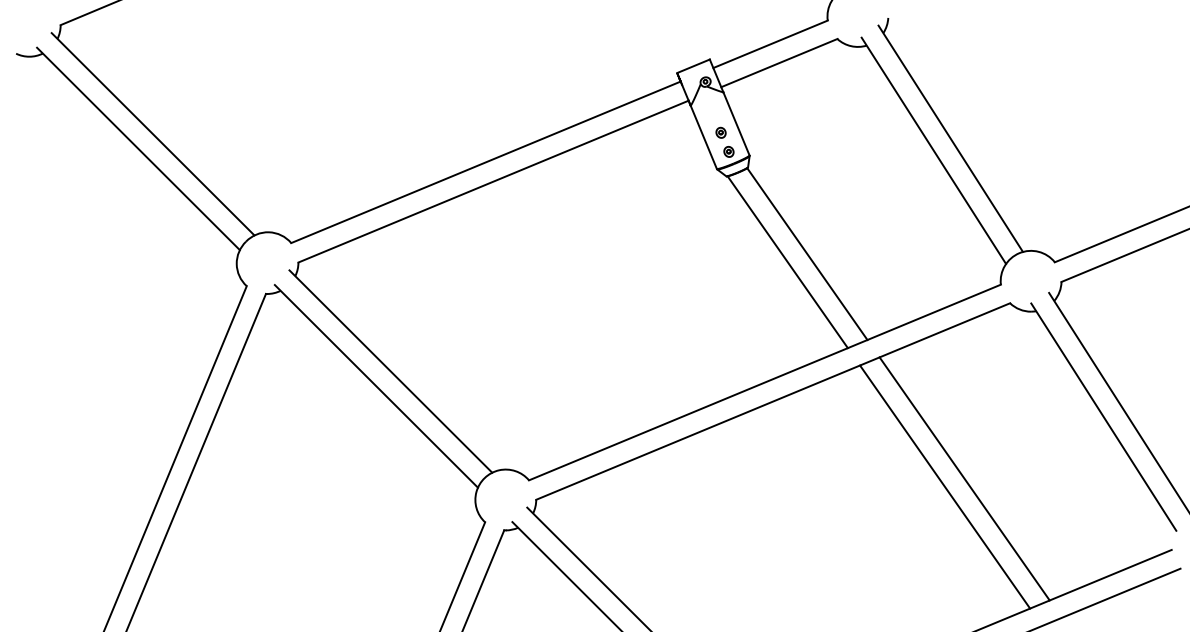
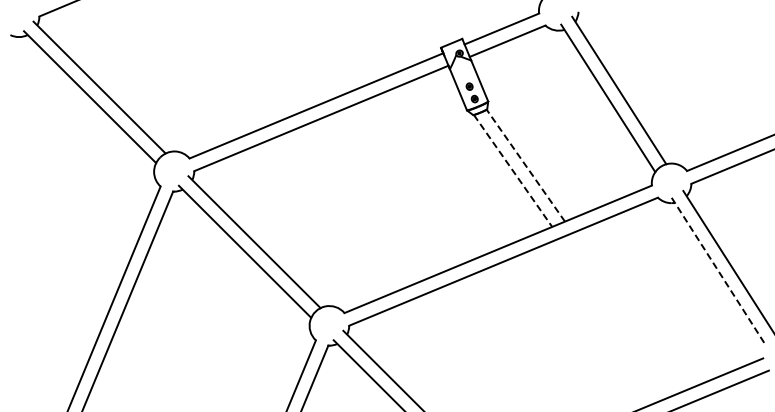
line: (806, 253) -> (525, 165), solid -> dashed
line: (788, 263) -> (513, 171), solid -> dashed
line: (1103, 416) -> (718, 271), solid -> dashed
line: (963, 477) -> (627, 311), removed
line: (944, 487) -> (615, 317), removed

